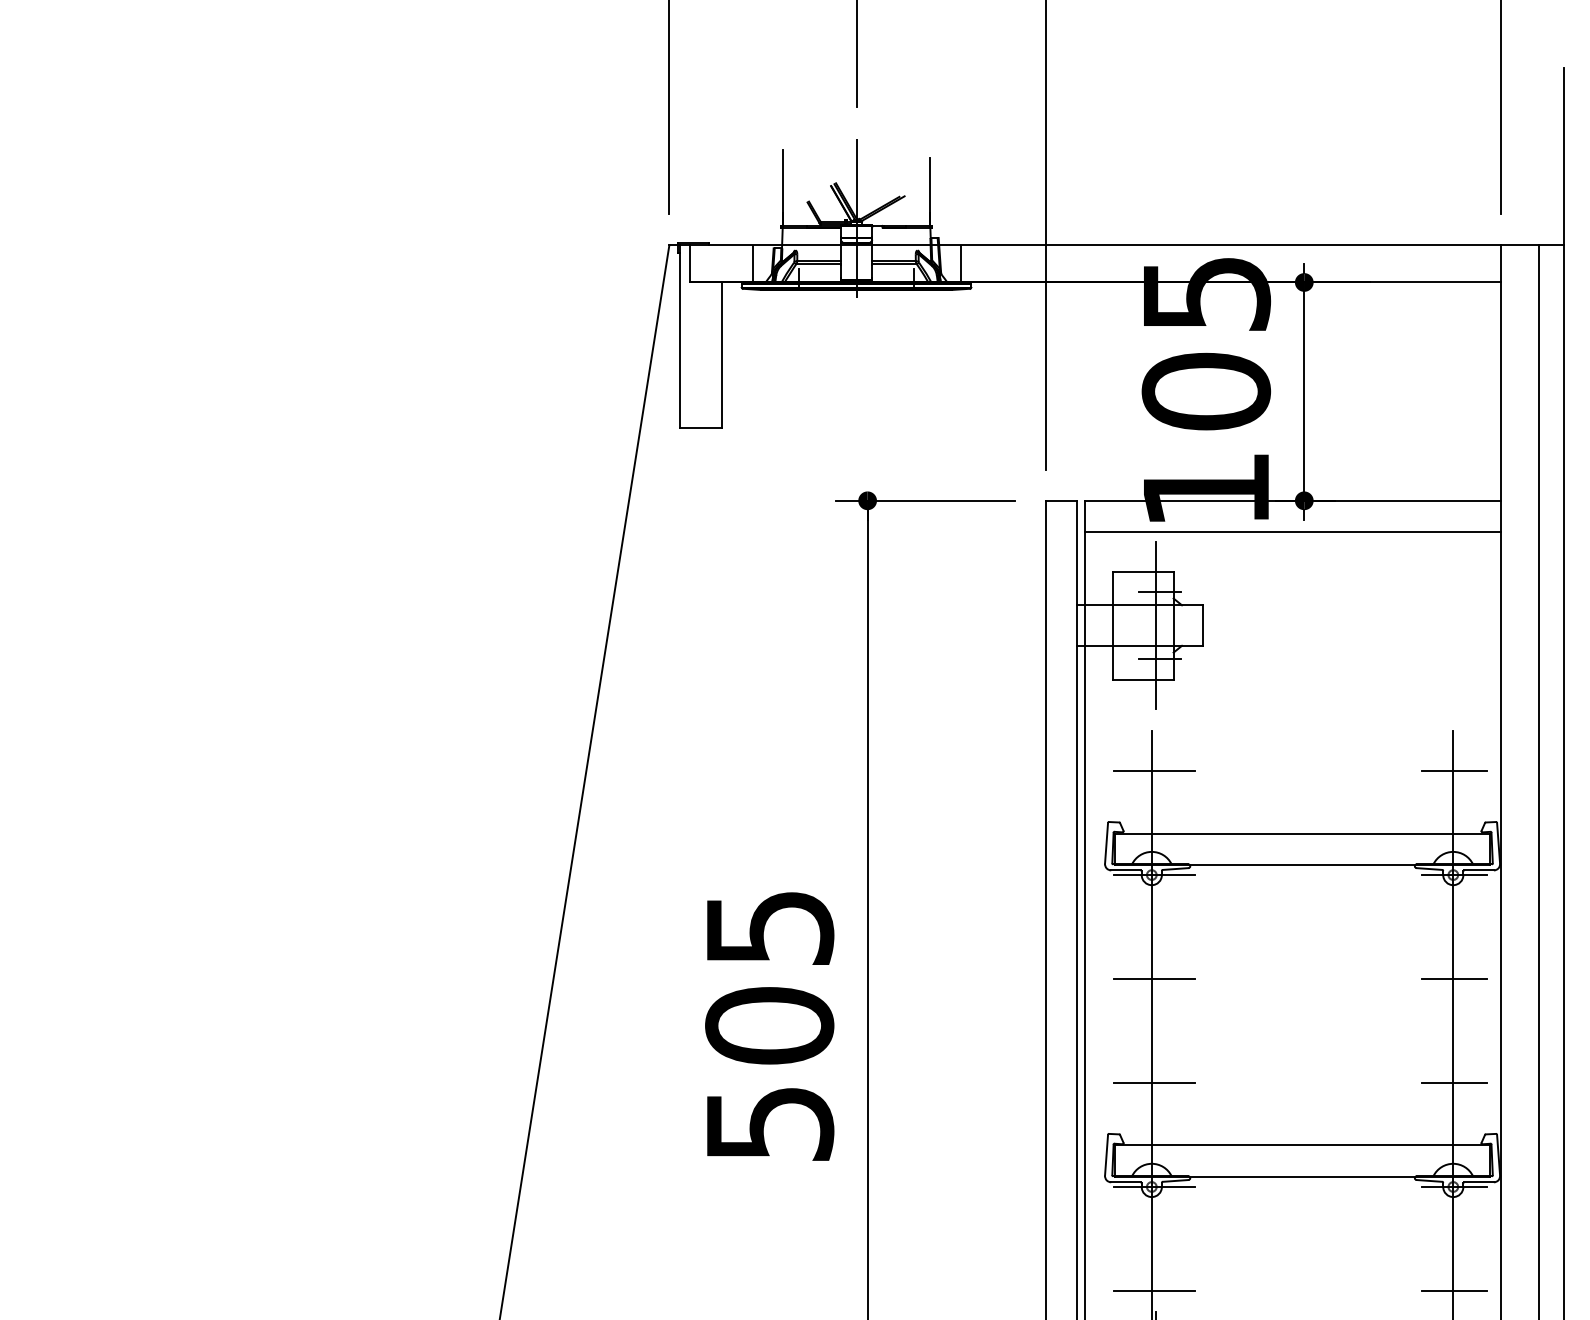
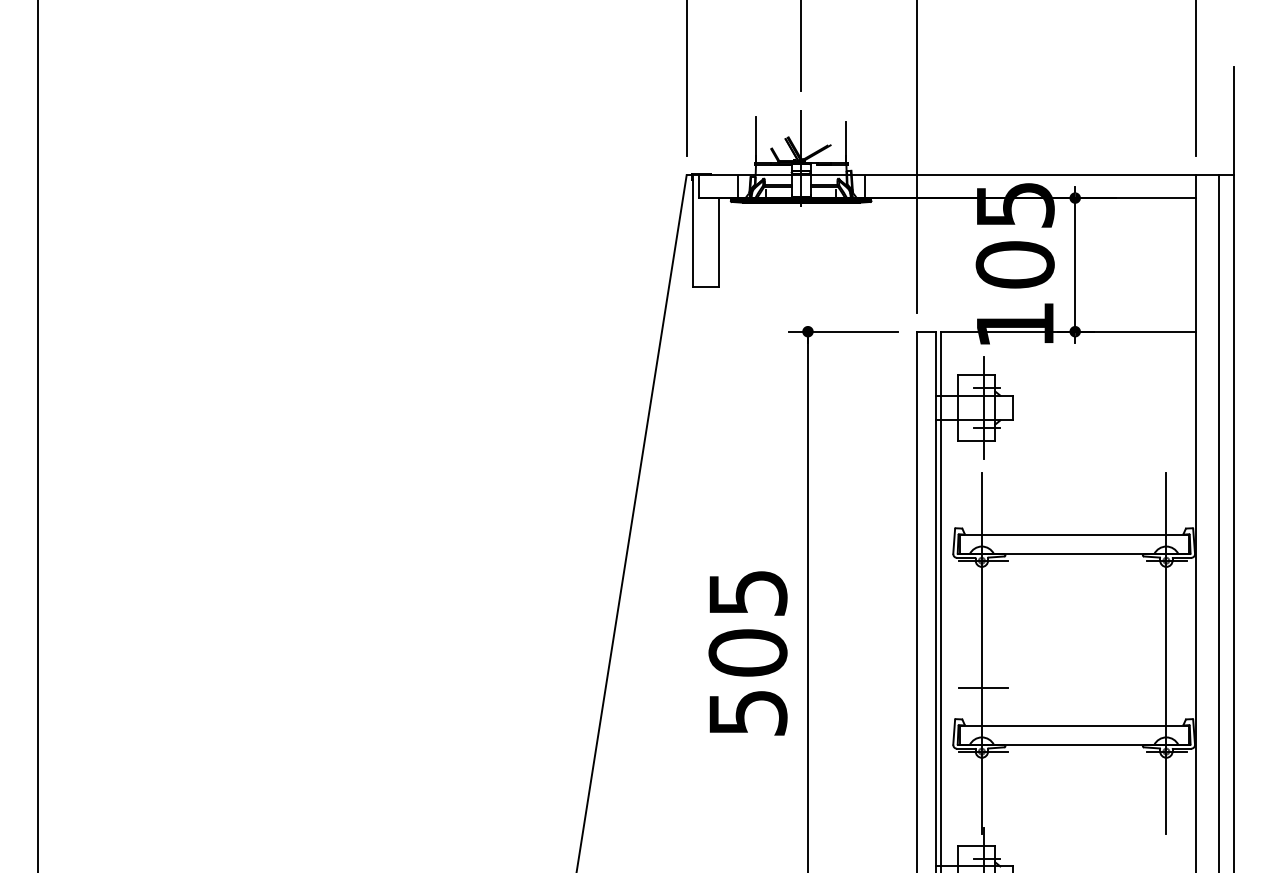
line: (1293, 531) -> (1068, 350), removed
line: (1154, 771) -> (983, 497), removed
line: (1453, 771) -> (1166, 497), removed
line: (1154, 979) -> (983, 624), removed
line: (1453, 979) -> (1166, 624), removed
line: (1453, 1082) -> (1166, 687), removed
line: (1154, 1291) -> (983, 815), removed
line: (1453, 1291) -> (1166, 815), removed

